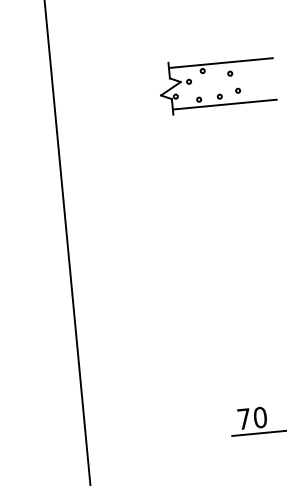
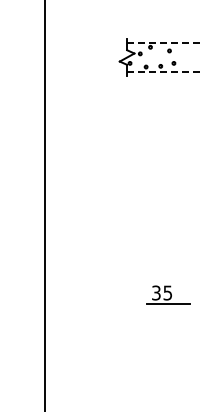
line: (220, 62) -> (163, 42), solid -> dashed
line: (224, 105) -> (163, 72), solid -> dashed
text: (252, 417) -> (162, 292), 70 -> 35

